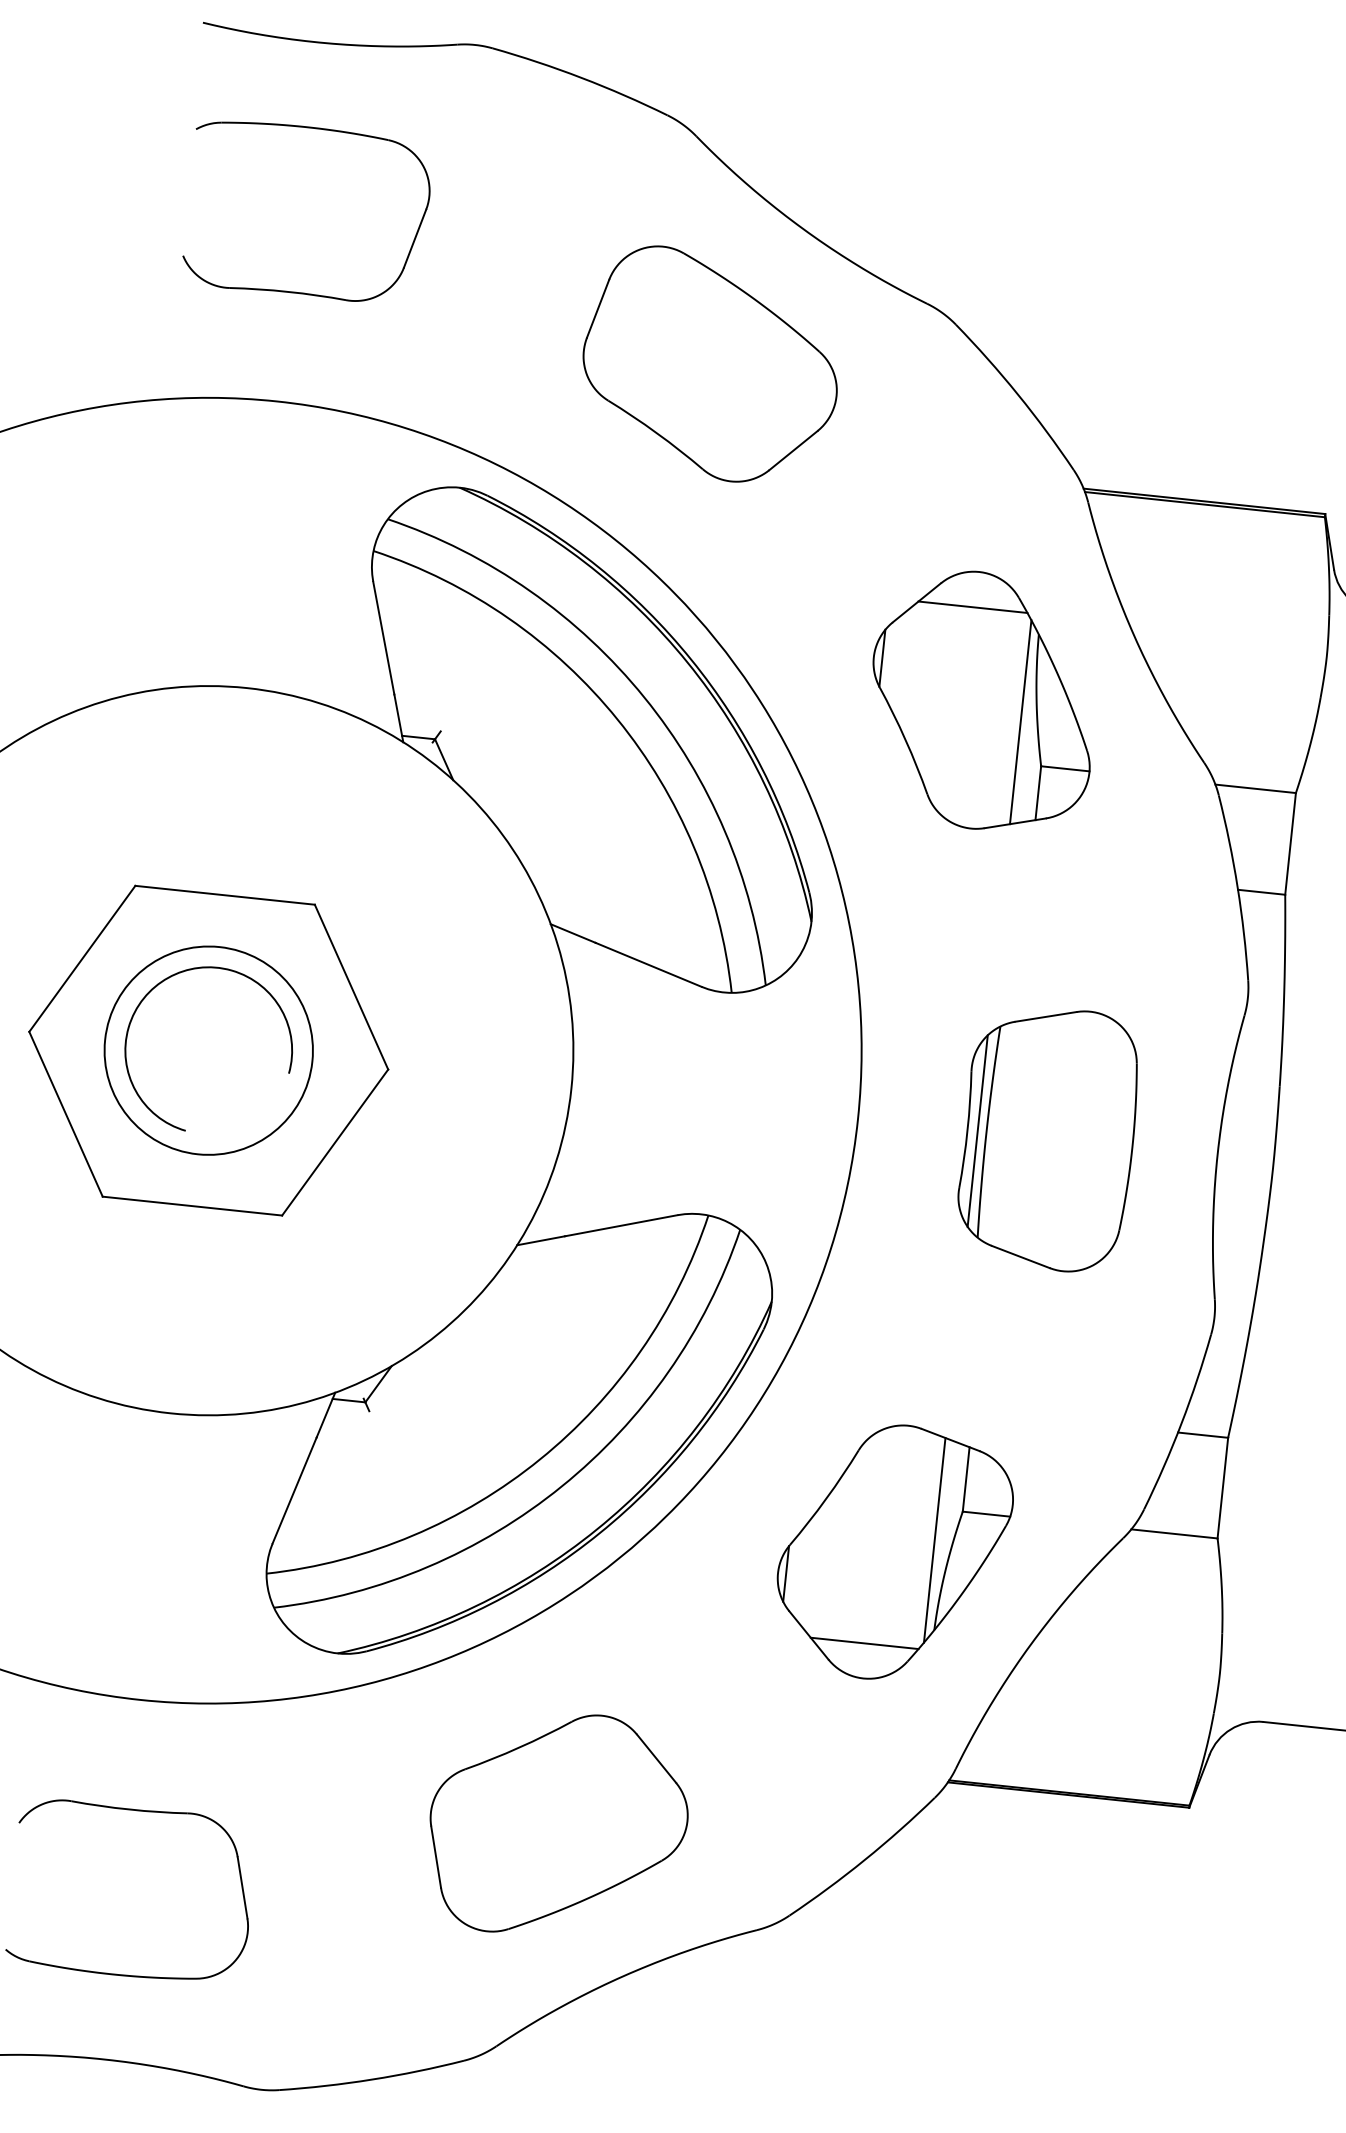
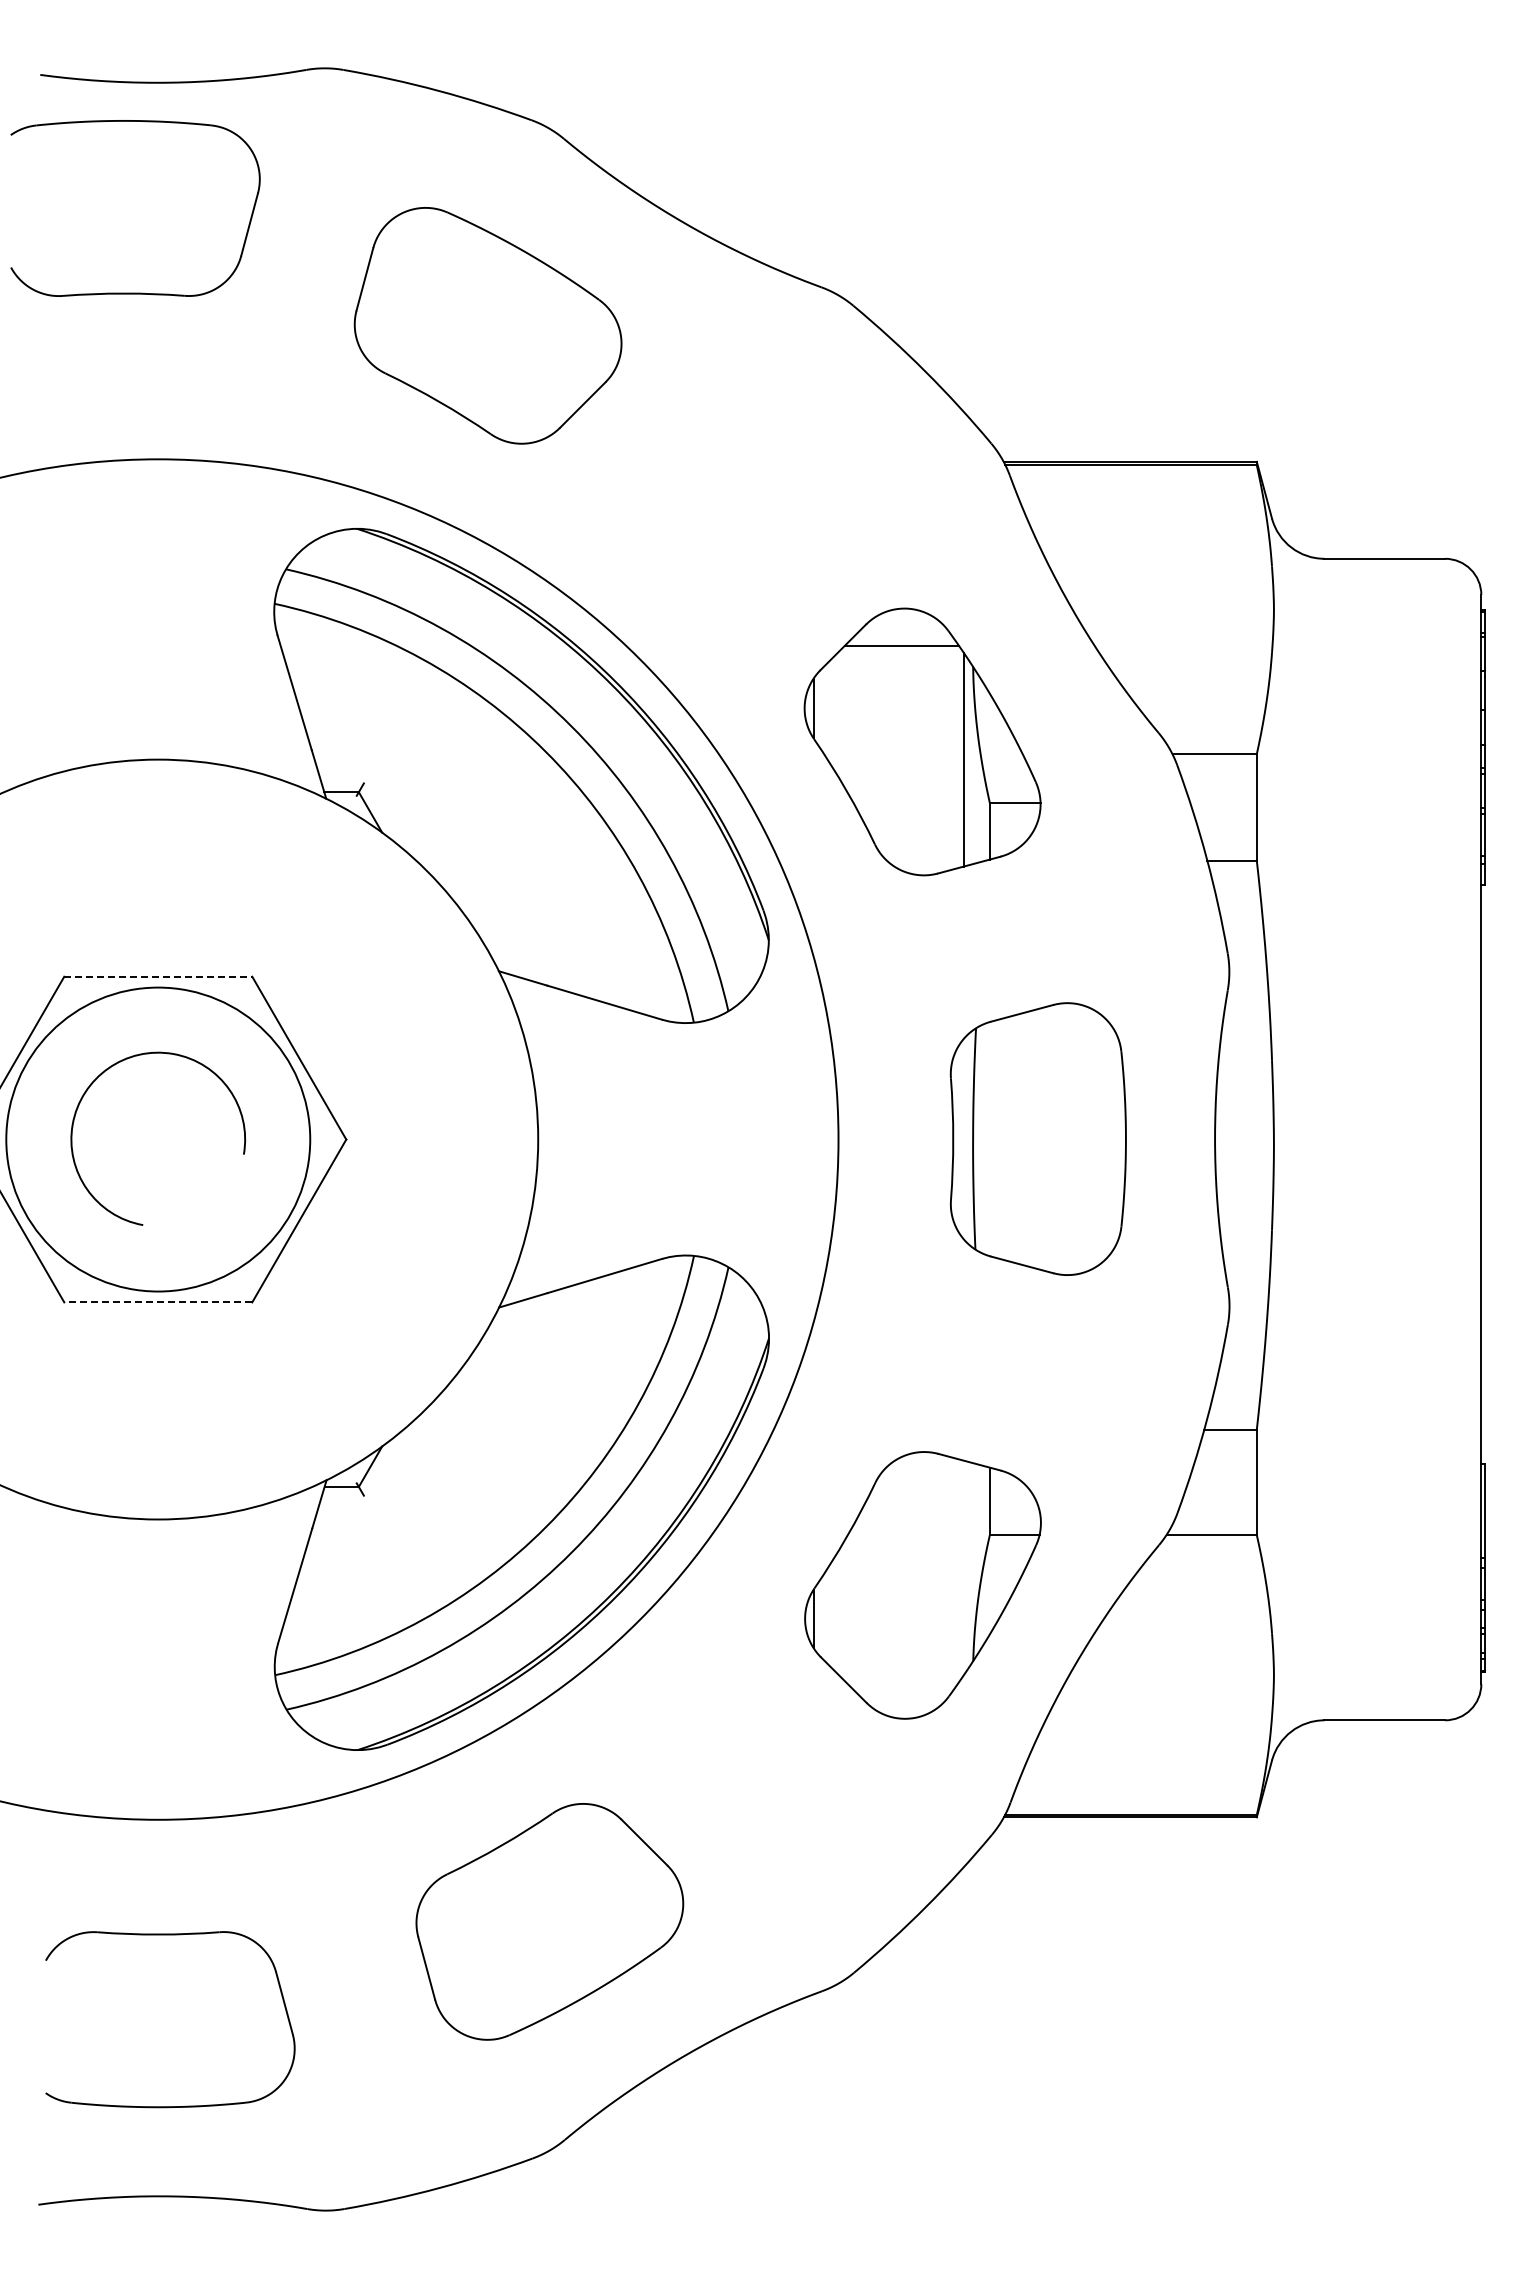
part: (299, 292) -> (135, 292), moved
part: (710, 365) -> (487, 325), moved
part: (983, 700) -> (922, 741), moved
line: (225, 895) -> (158, 976), solid -> dashed
circle: (208, 1050) -> (157, 1139), size x1.4
line: (977, 1130) -> (963, 1138), removed
line: (191, 1206) -> (157, 1302), solid -> dashed
line: (934, 1539) -> (963, 1567), removed
line: (864, 1643) -> (902, 1682), removed
part: (558, 1824) -> (549, 1921), moved

